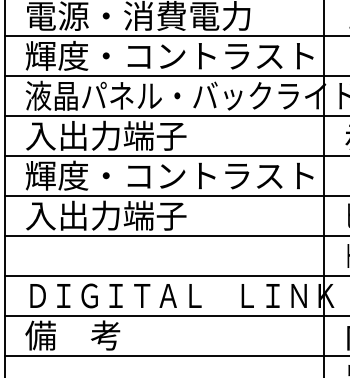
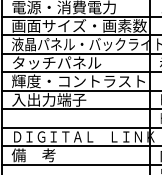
text: (171, 55) -> (79, 25), 輝度・コントラスト -> 画面サイズ・画素数
text: (122, 134) -> (56, 62), 入出力端子 -> タッチパネル

